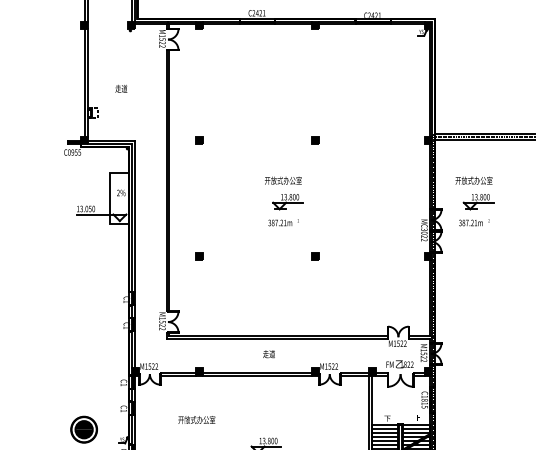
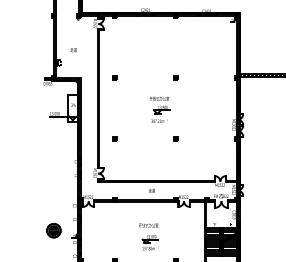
part: (474, 200) -> (260, 109), removed
text: (196, 419) -> (148, 225), moved

